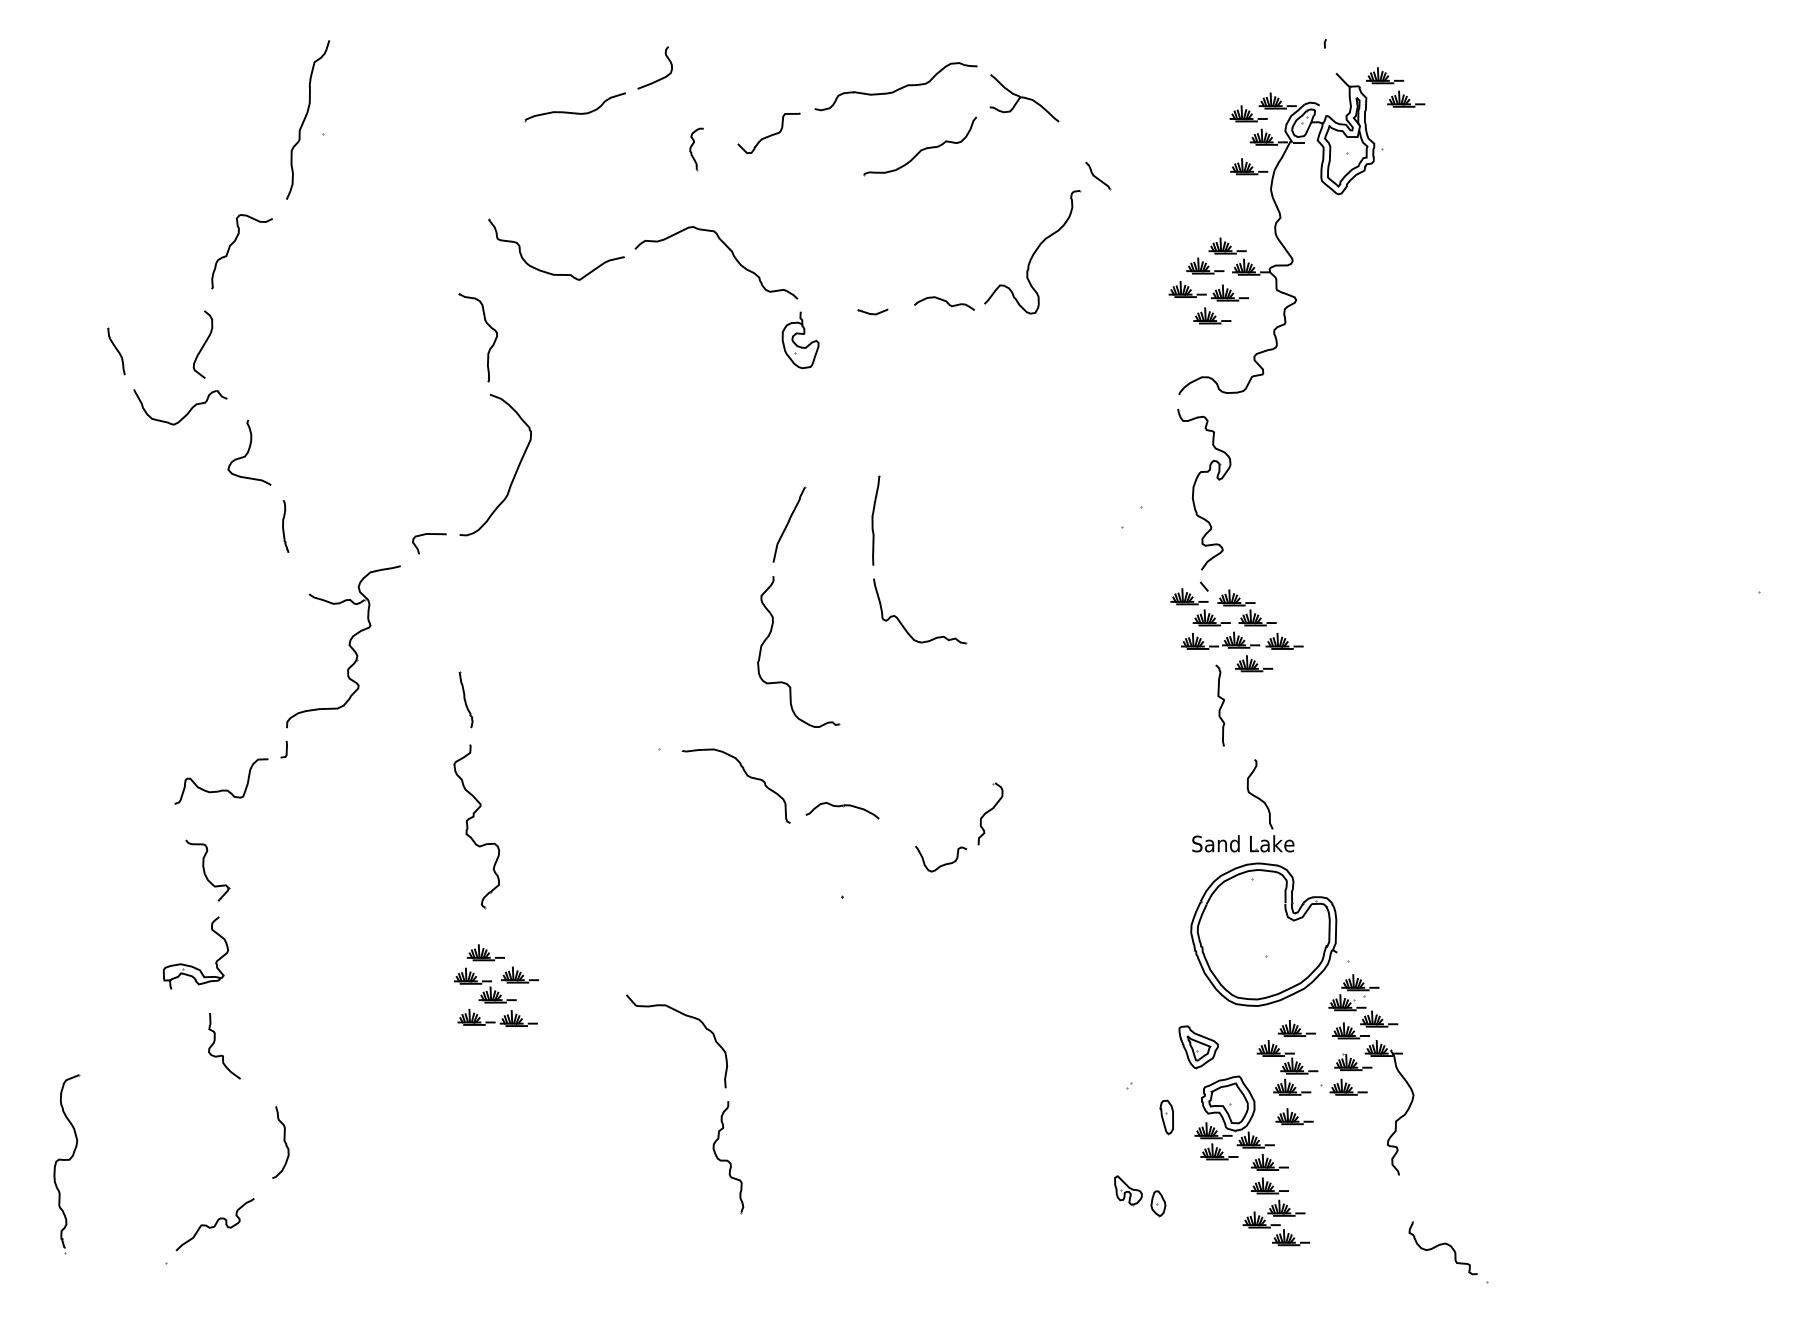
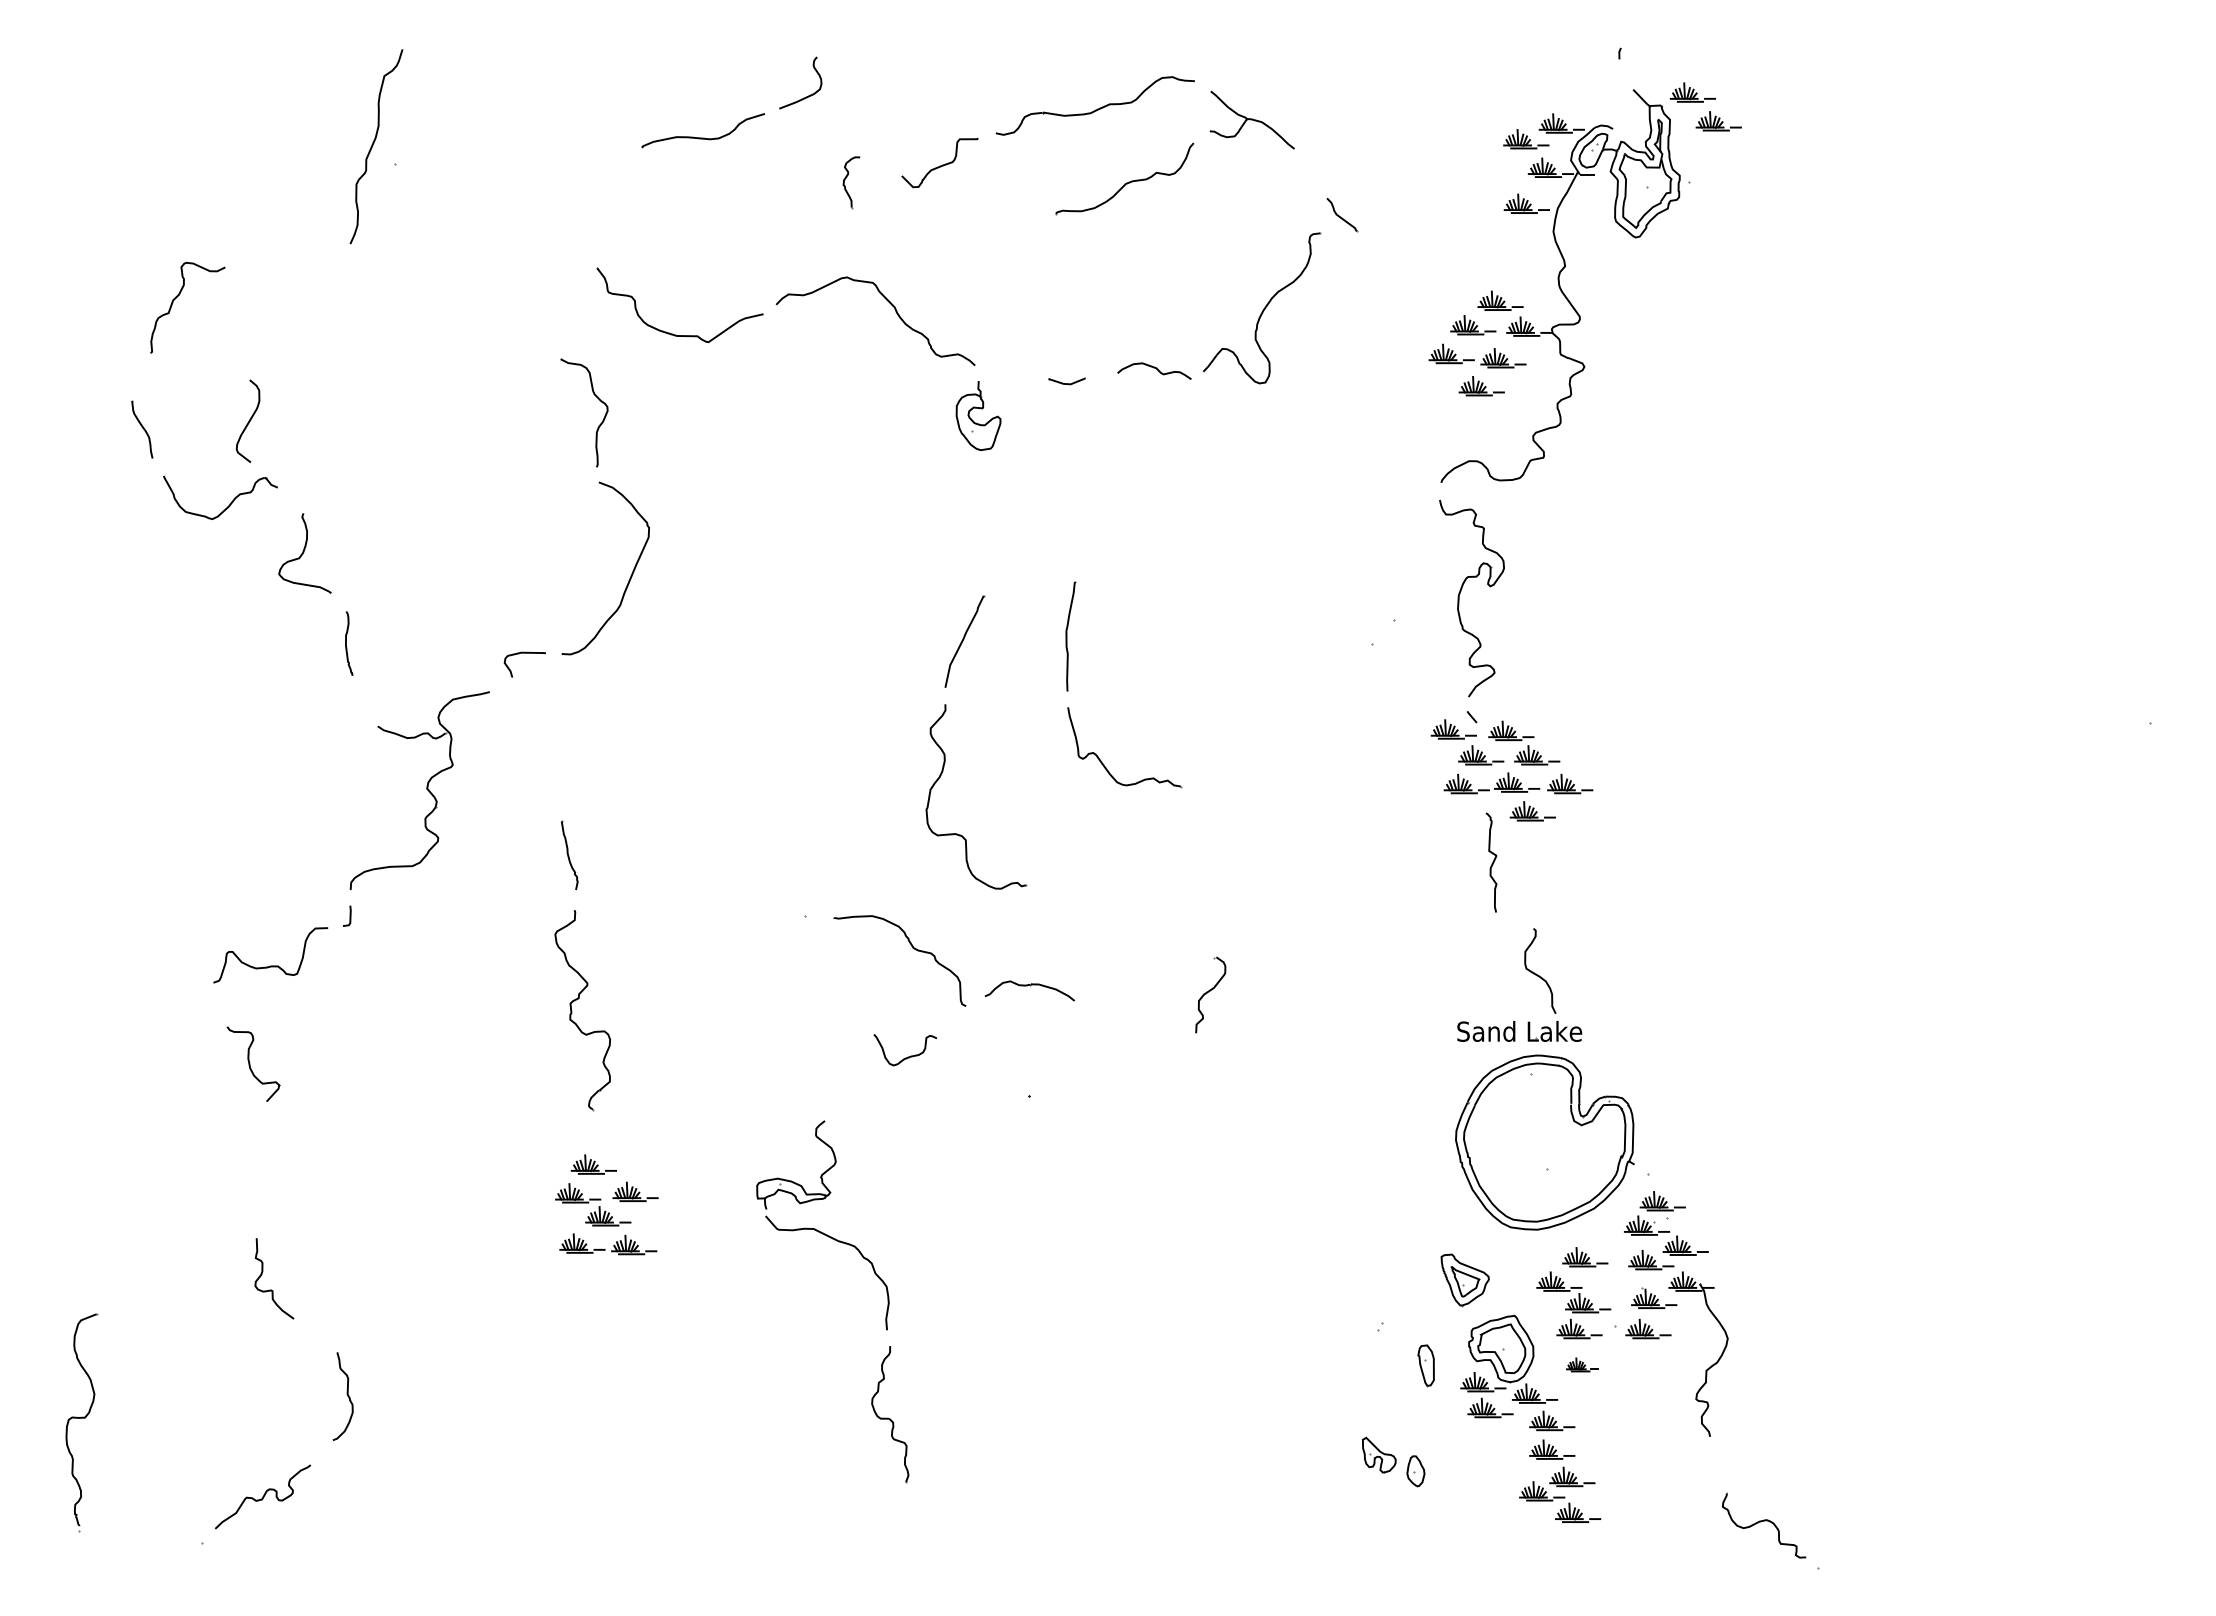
curve: (233, 243) -> (177, 297), moved
curve: (943, 864) -> (908, 1056), moved
part: (191, 965) -> (791, 1180), moved
part: (1294, 1116) -> (1582, 1364), size x0.7

